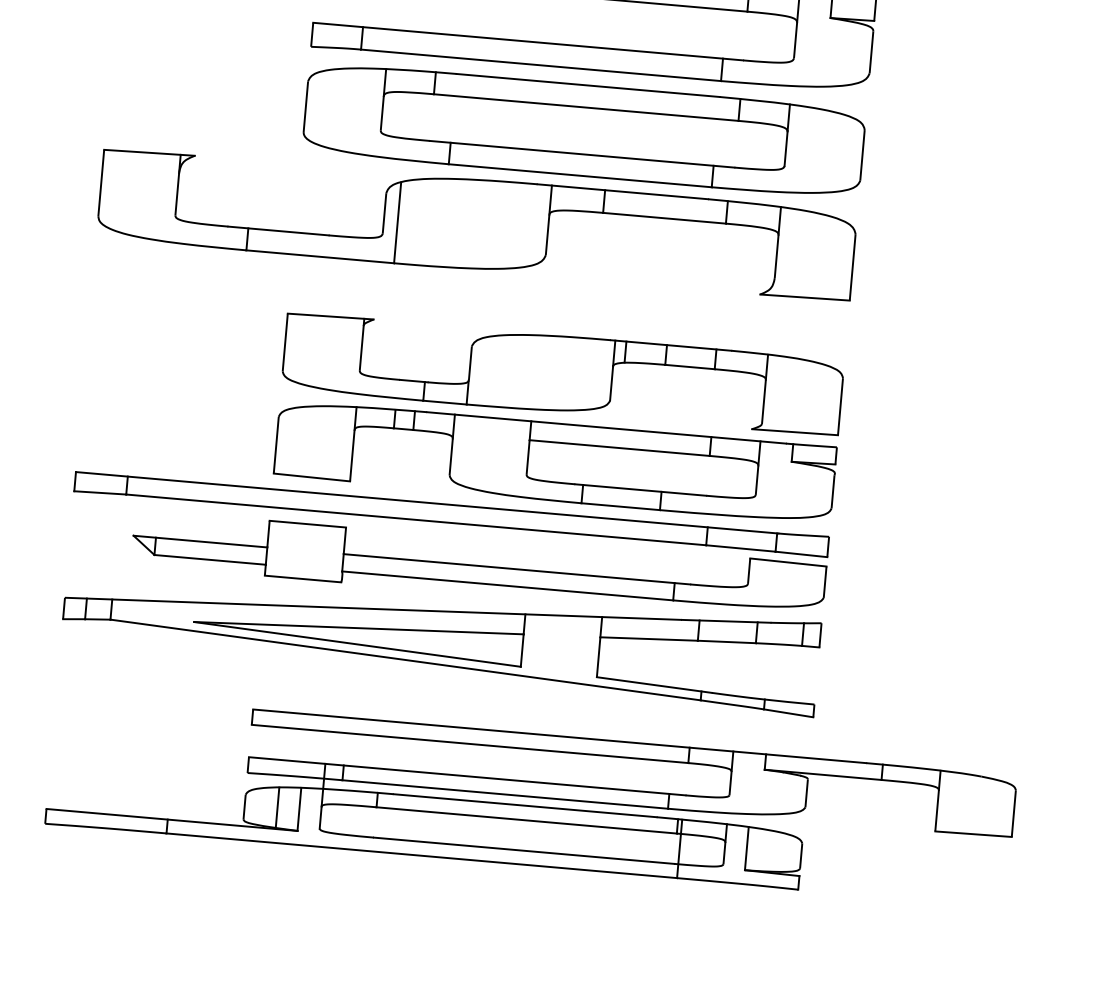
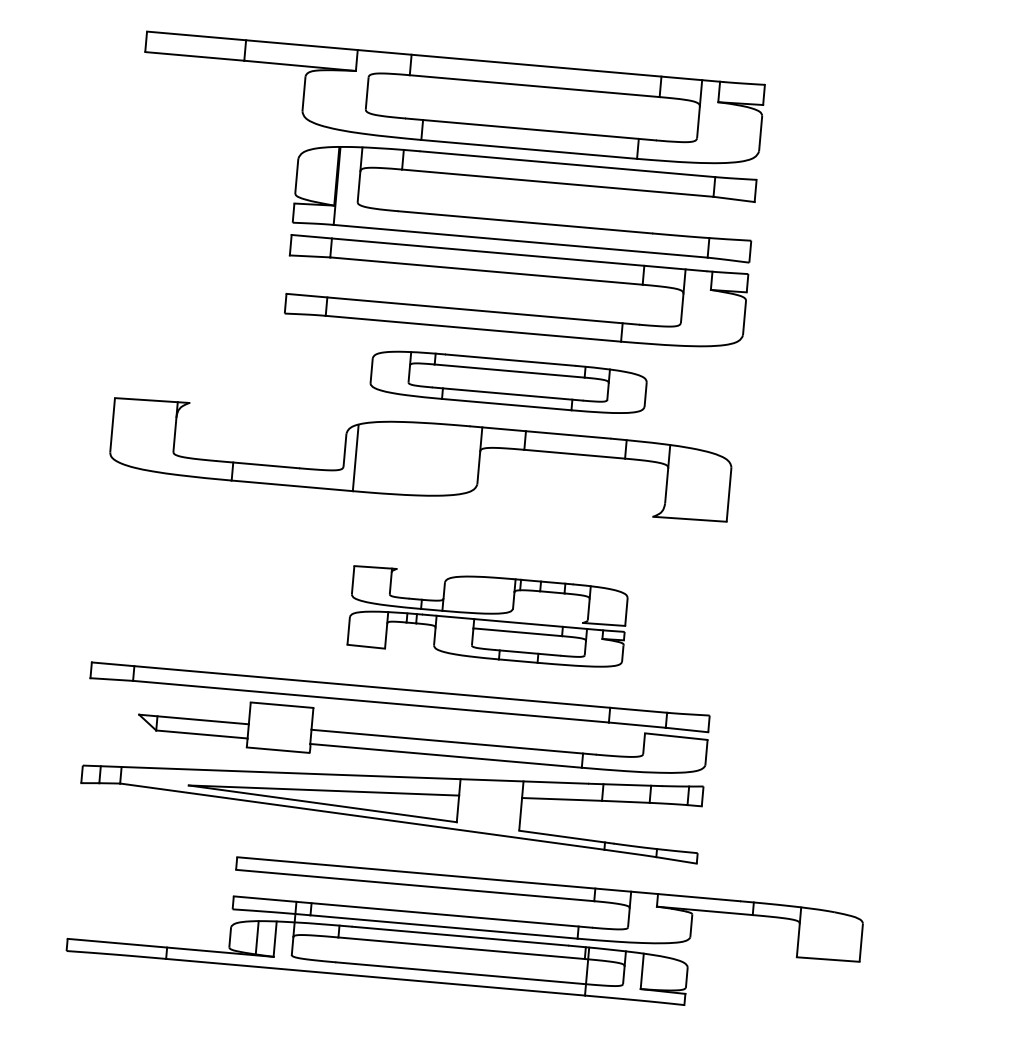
part: (583, 130) -> (508, 382), size x0.6
part: (558, 416) -> (487, 616), size x0.6

